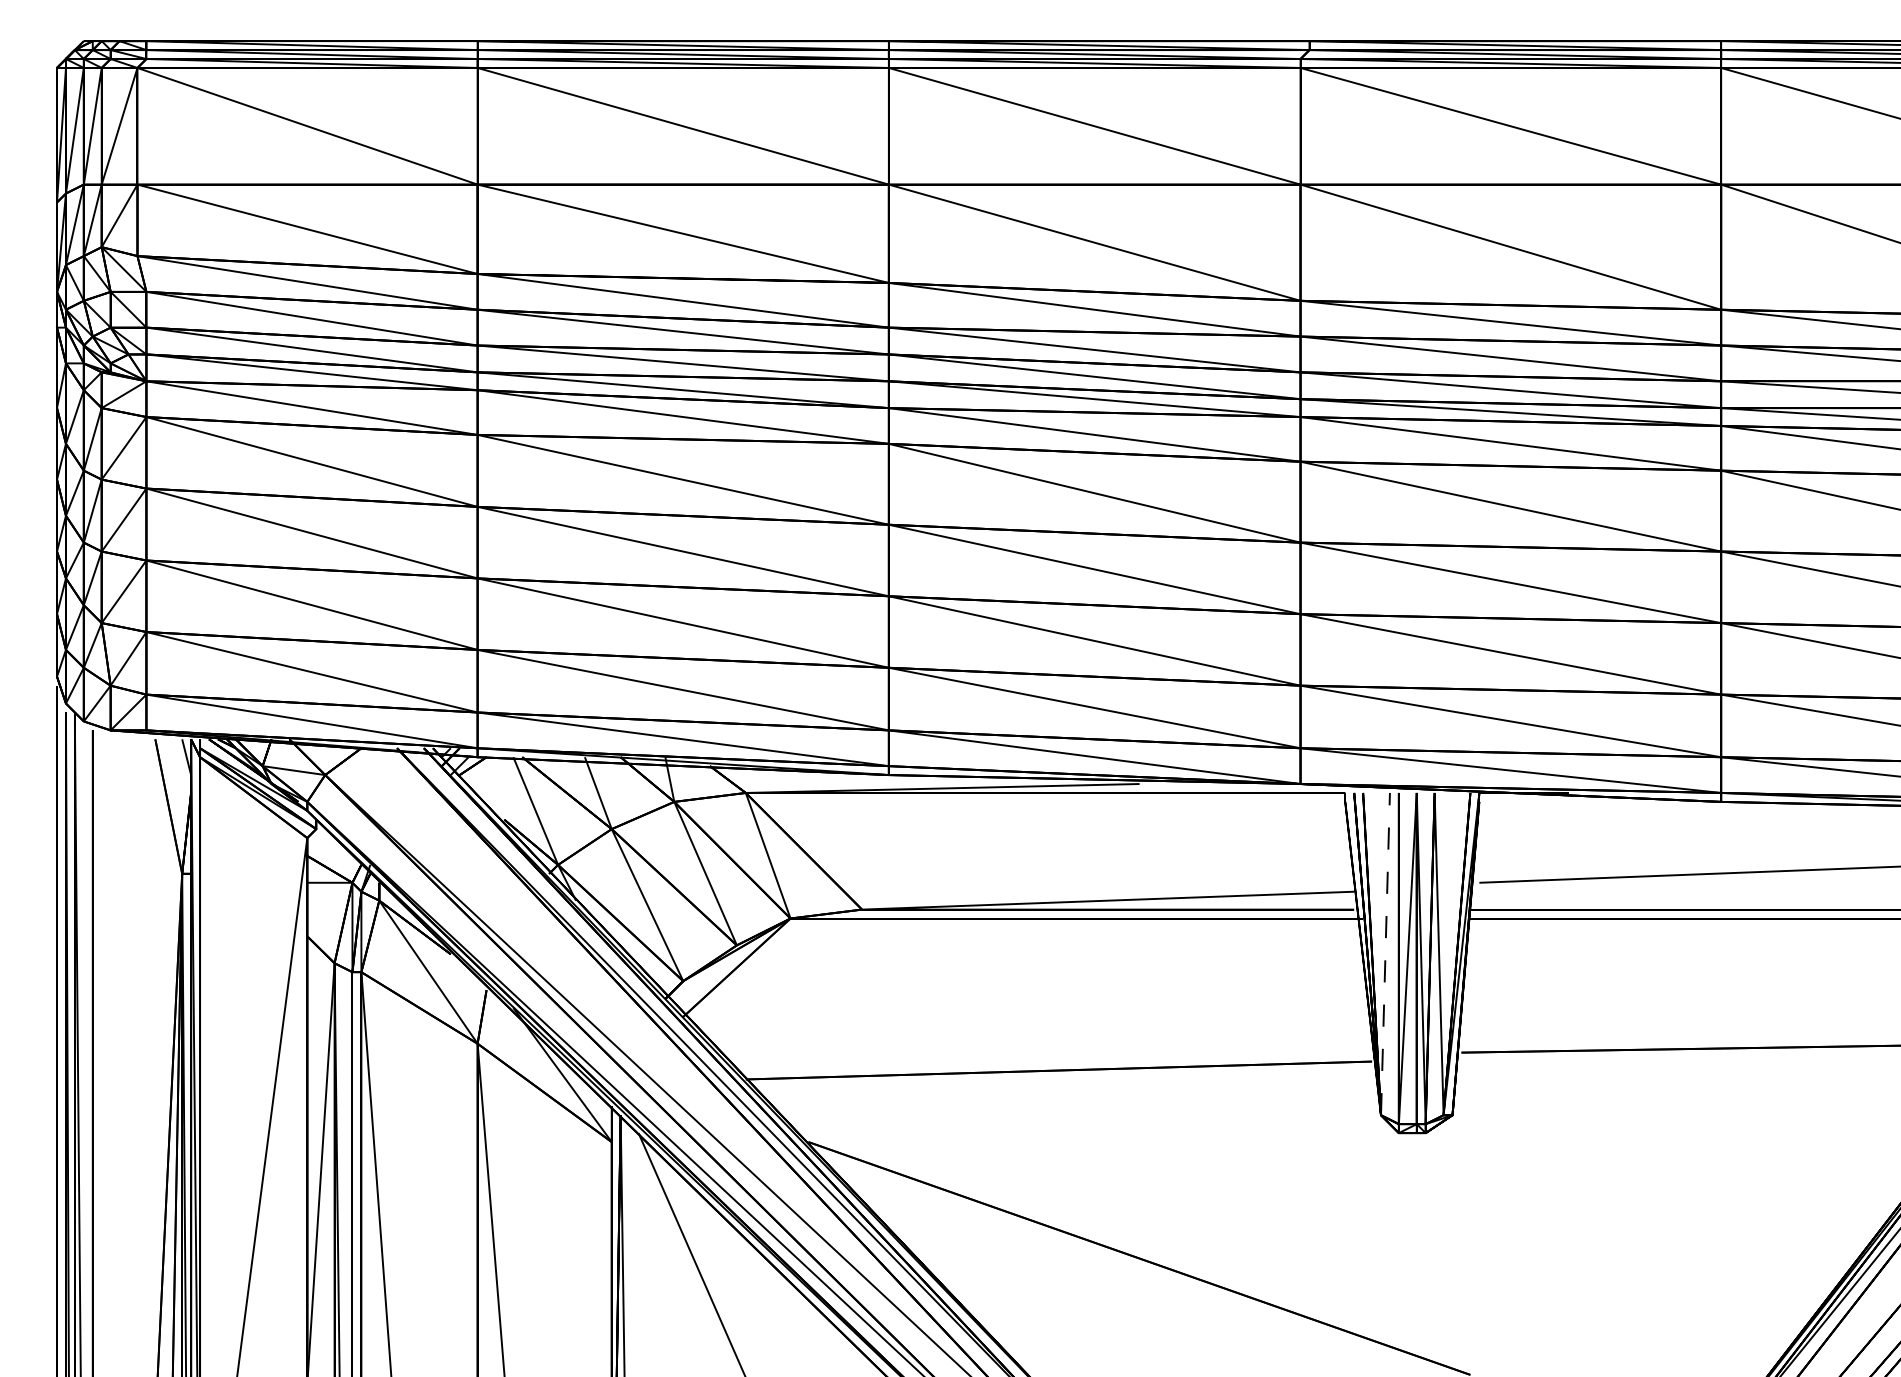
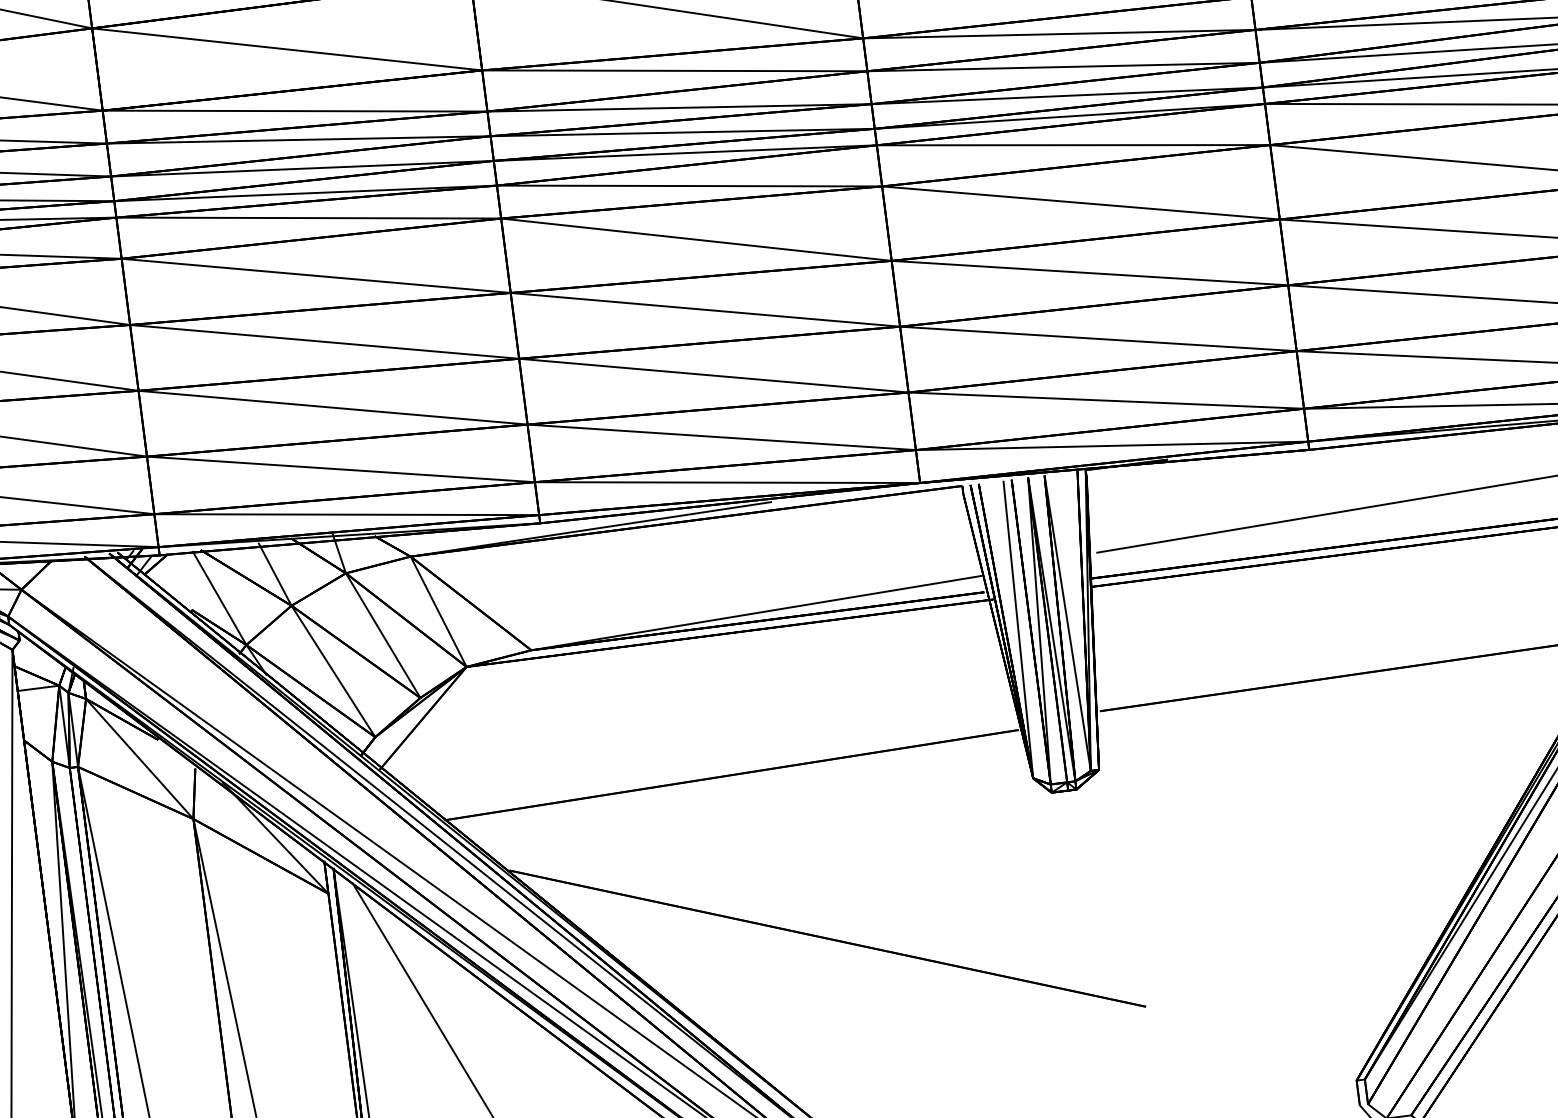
line: (1385, 953) -> (1018, 628), dashed -> solid

